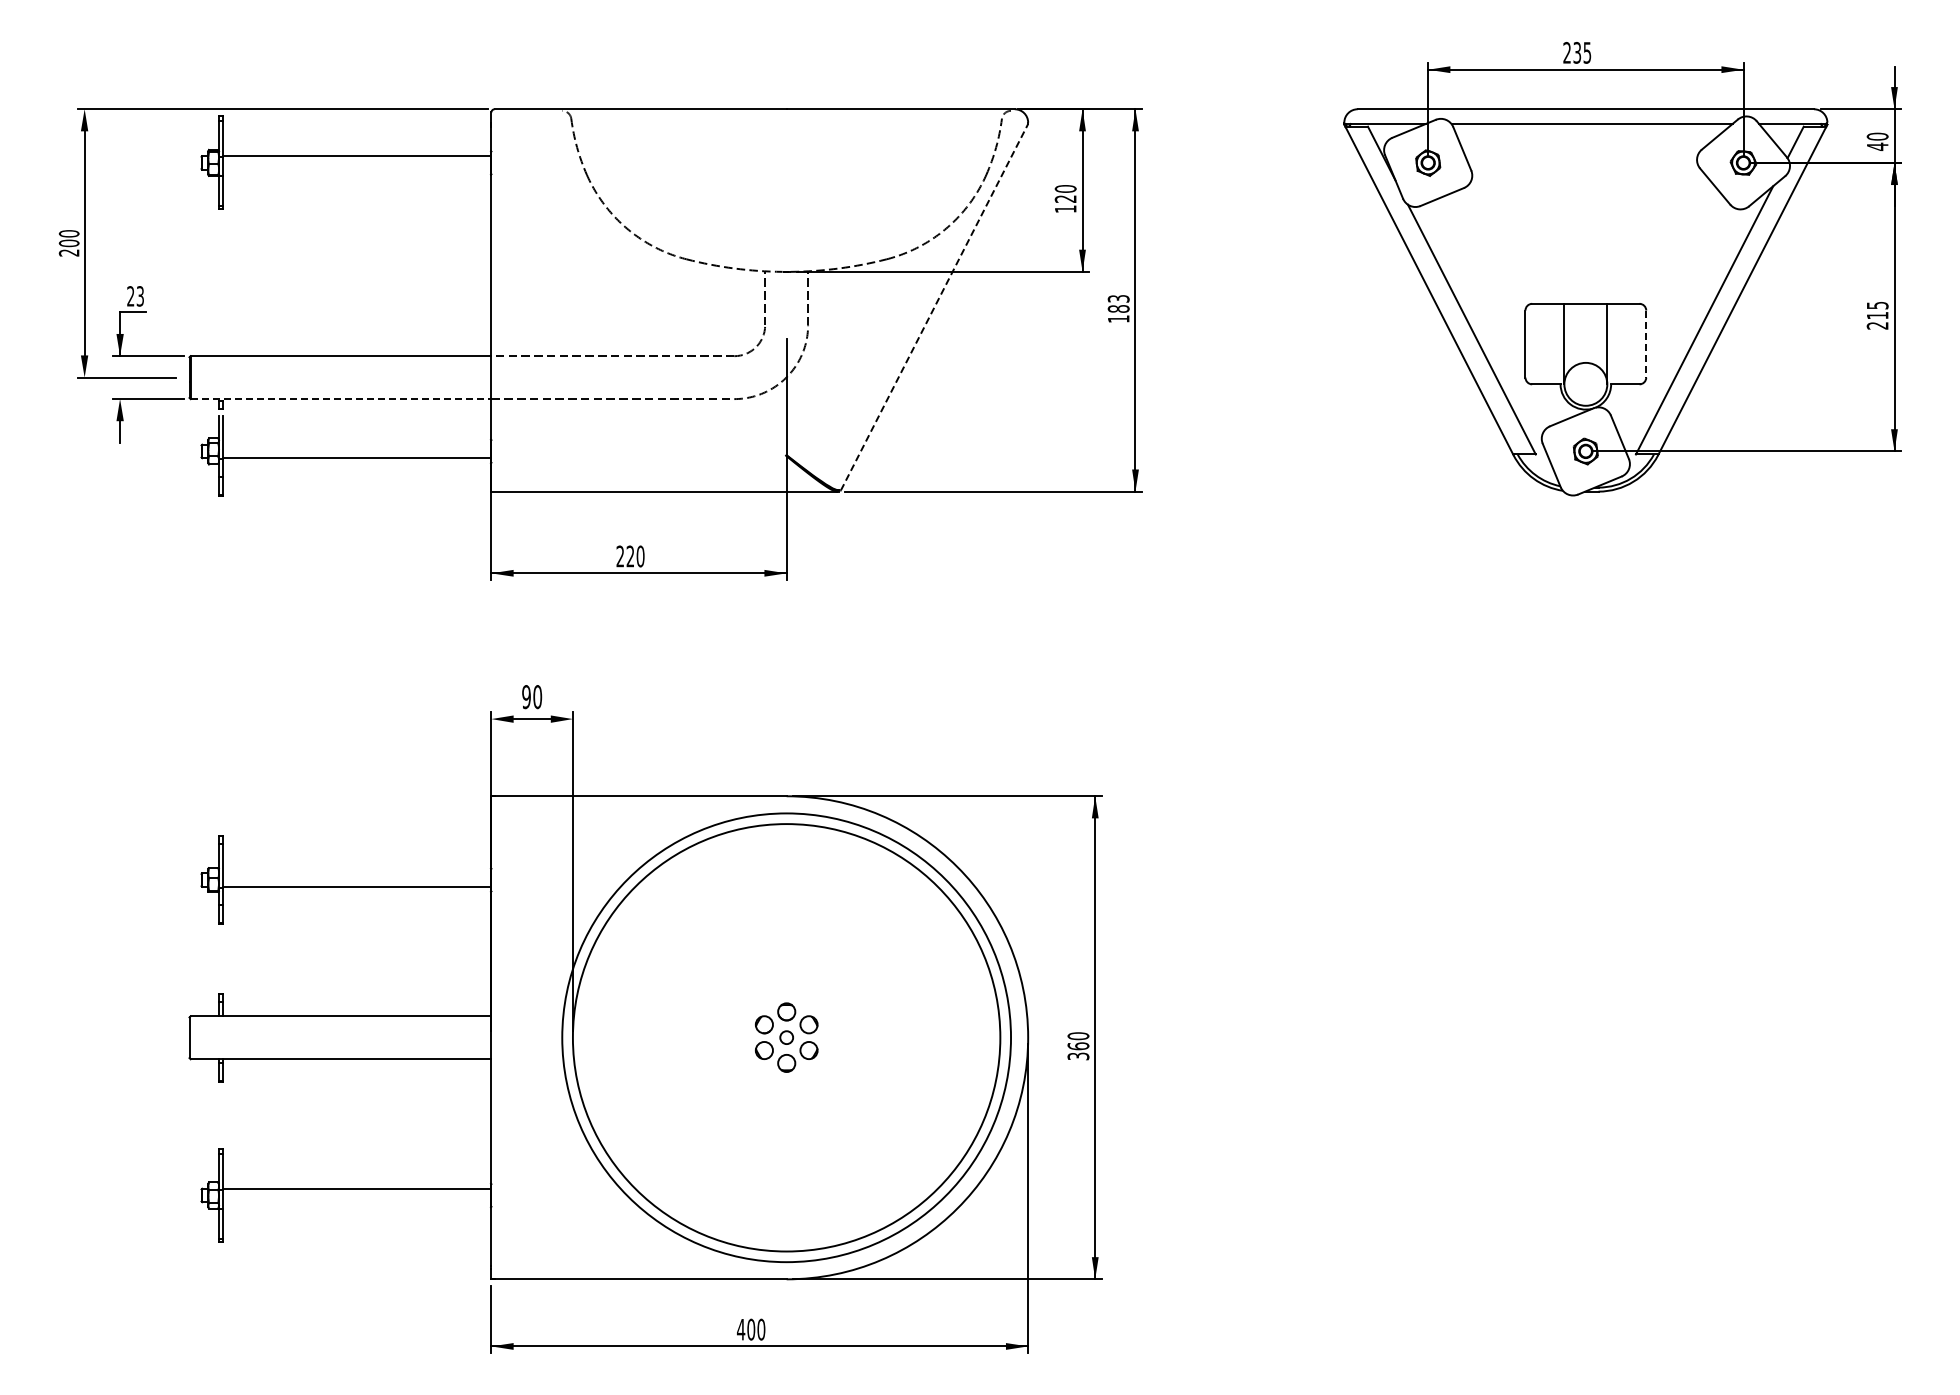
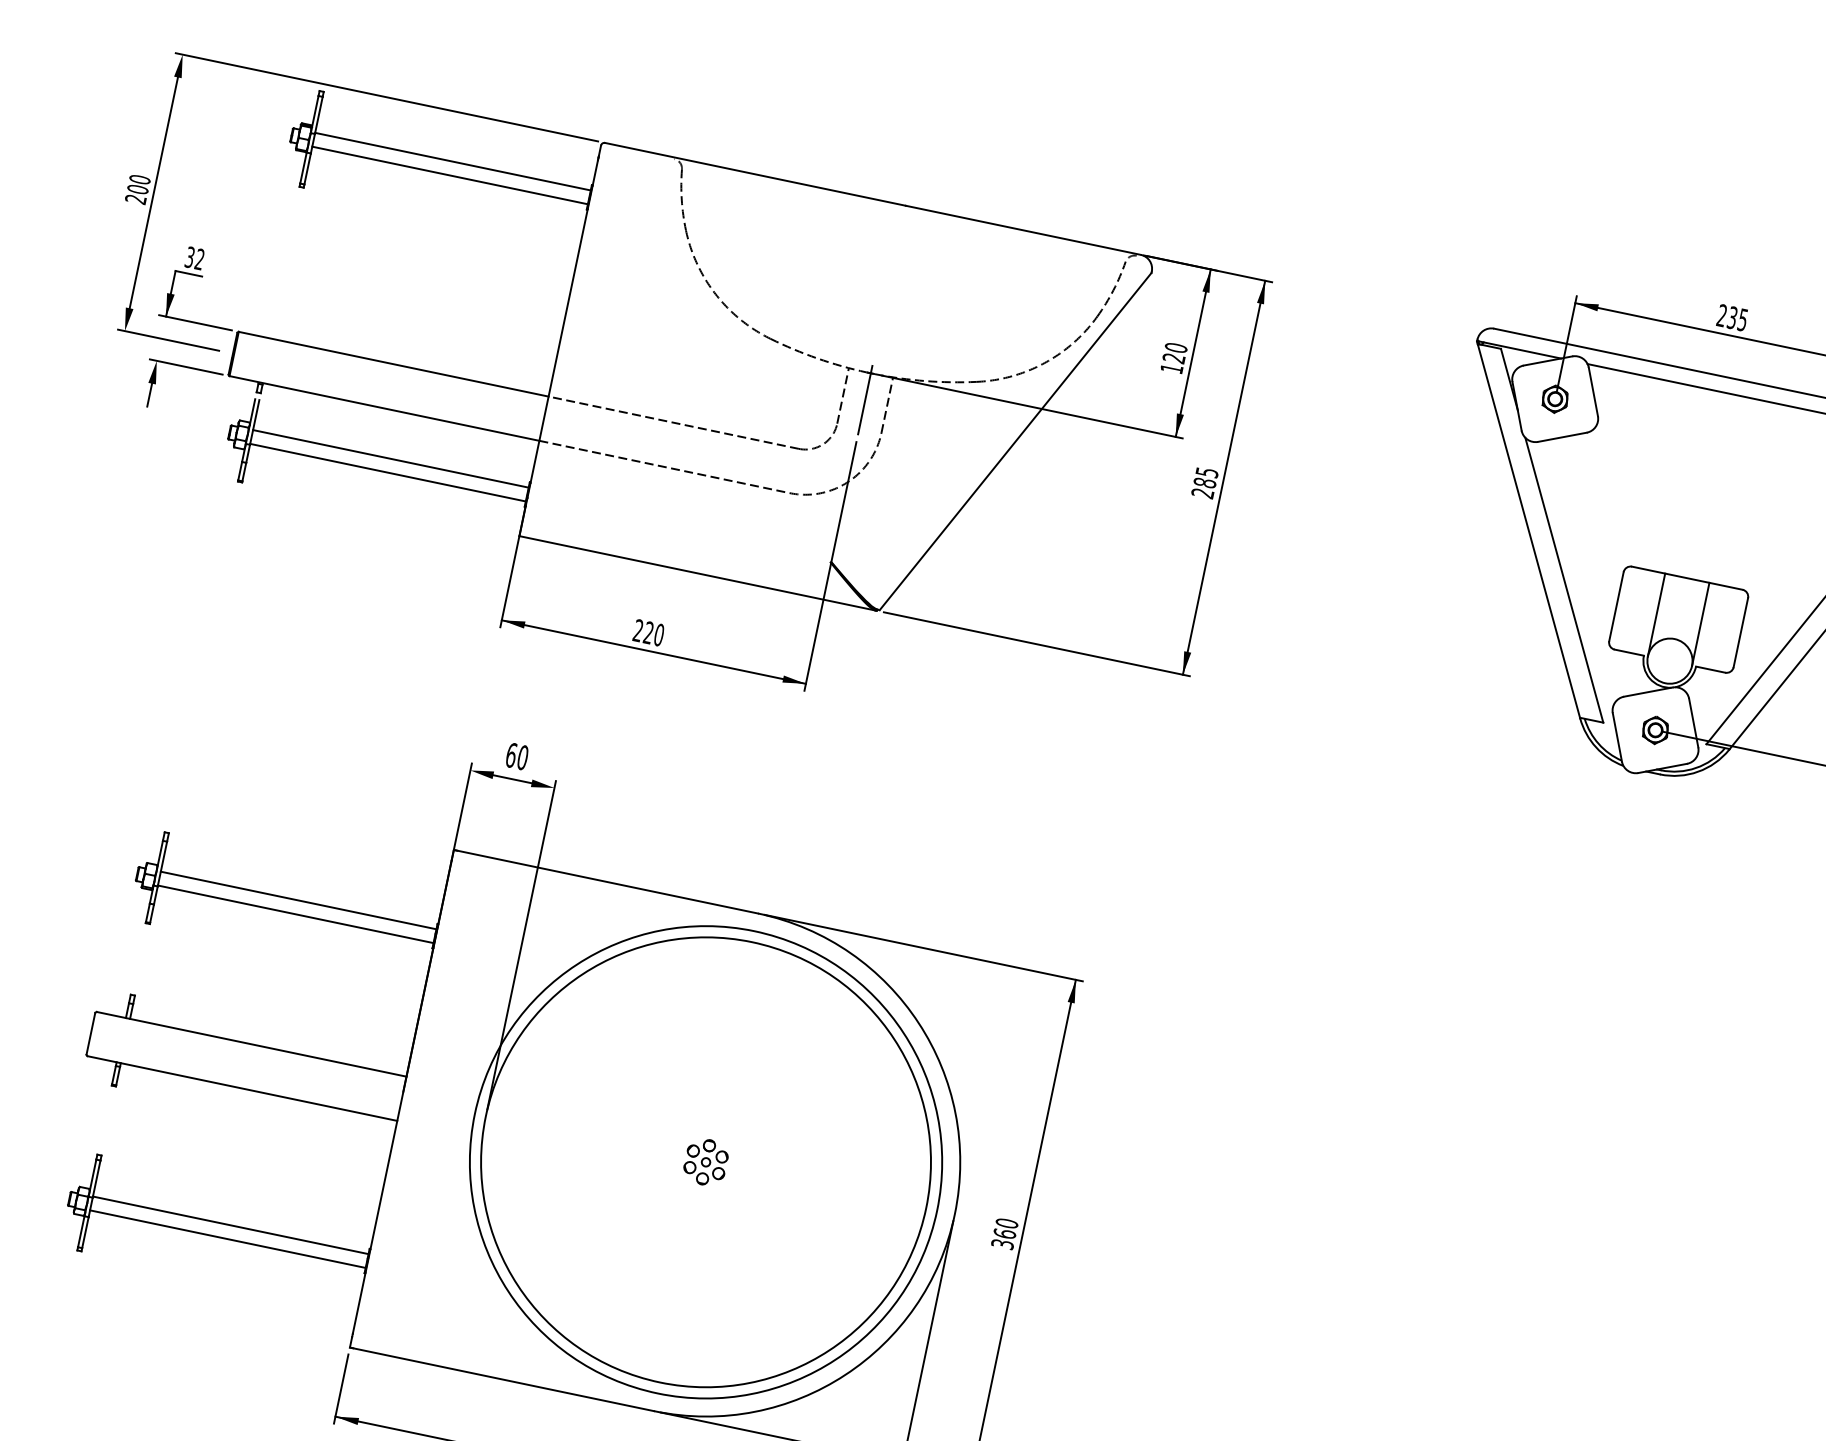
line: (356, 169) -> (449, 175), added
line: (786, 294) -> (865, 396), added
text: (135, 296) -> (194, 258), 23 -> 32
line: (934, 307) -> (1015, 441), dashed -> solid
text: (1118, 308) -> (1204, 482), 183 -> 285
line: (1646, 344) -> (1741, 633), dashed -> solid
line: (341, 399) -> (384, 408), dashed -> solid
line: (356, 444) -> (390, 458), added
text: (526, 697) -> (511, 755), 90 -> 60
line: (356, 873) -> (298, 900), added
part: (786, 1037) -> (705, 1161), size x0.62
line: (356, 1202) -> (227, 1239), added

